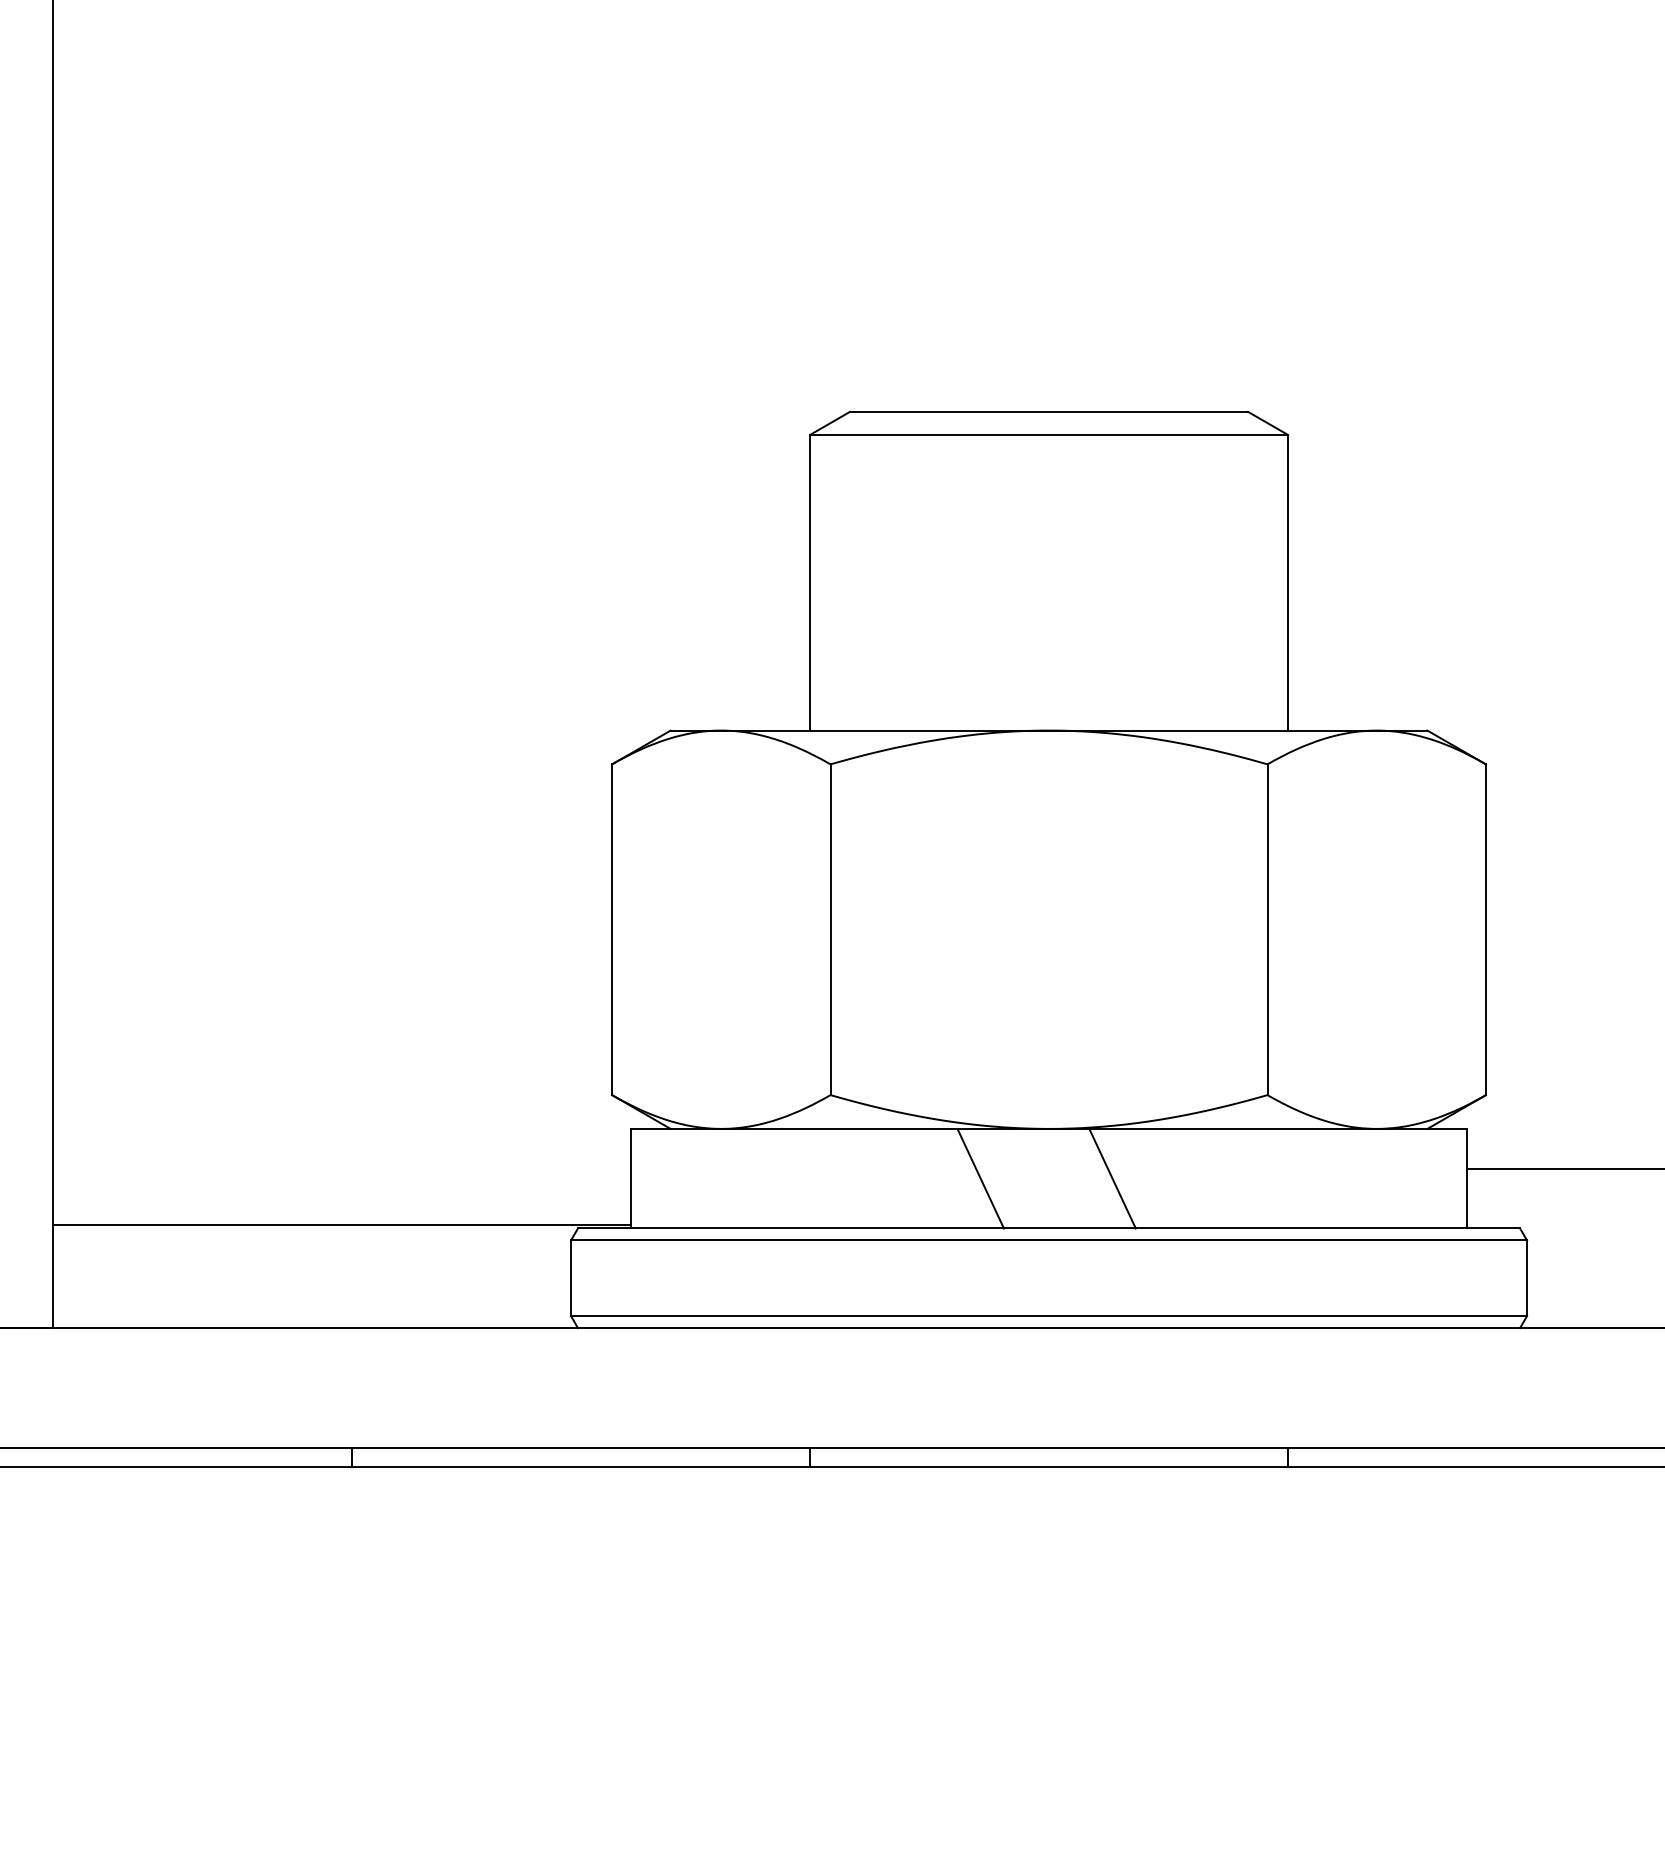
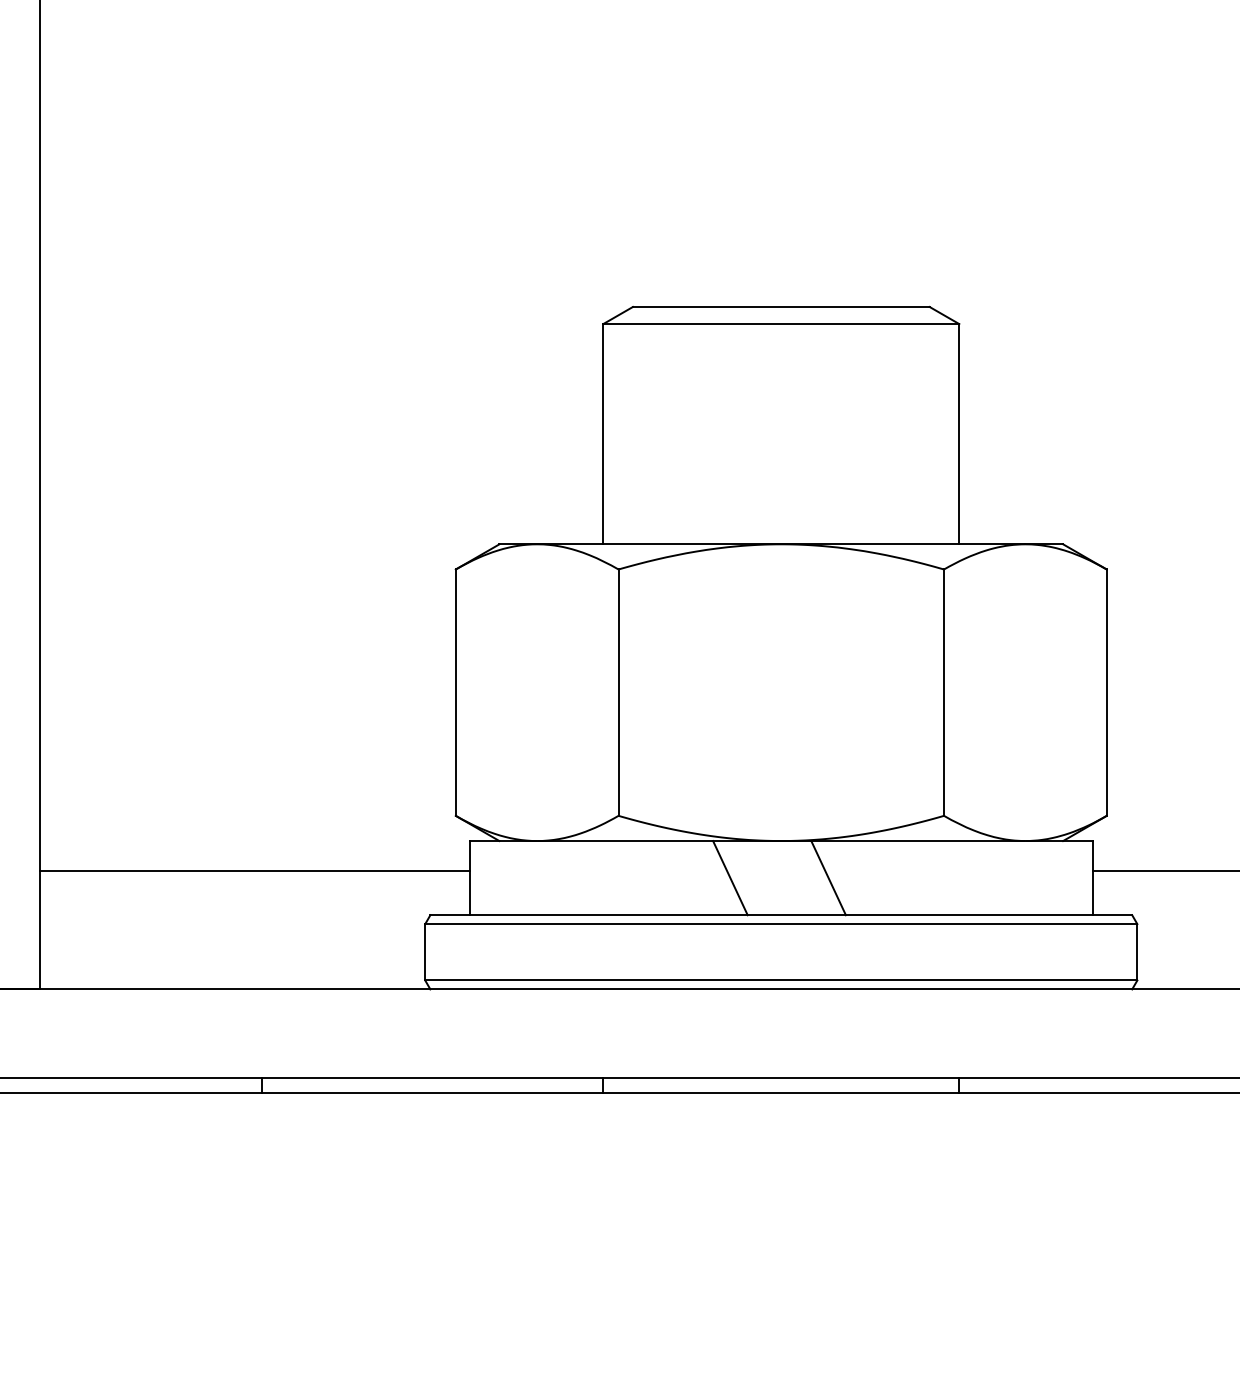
line: (341, 1224) -> (254, 870), moved

